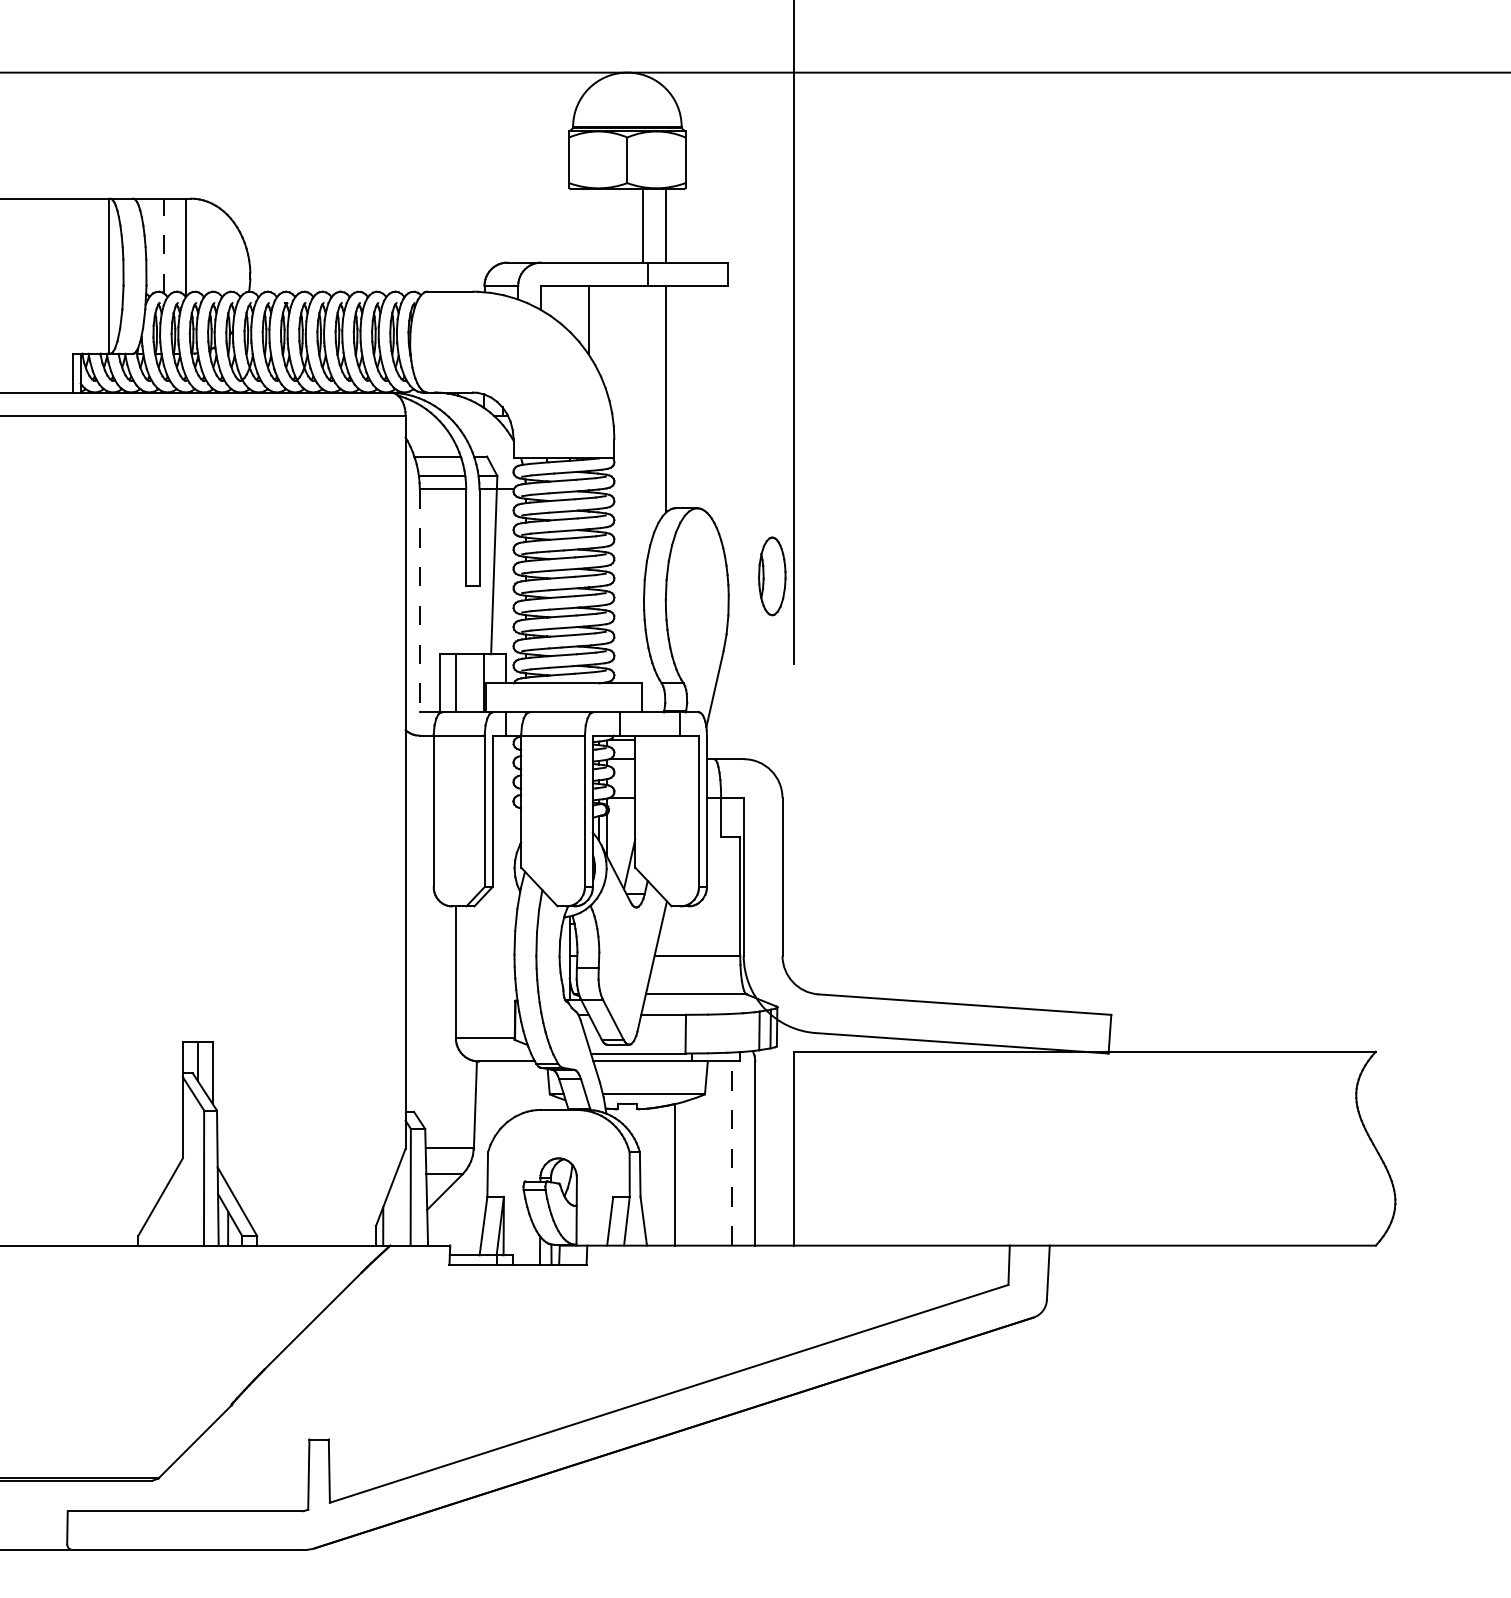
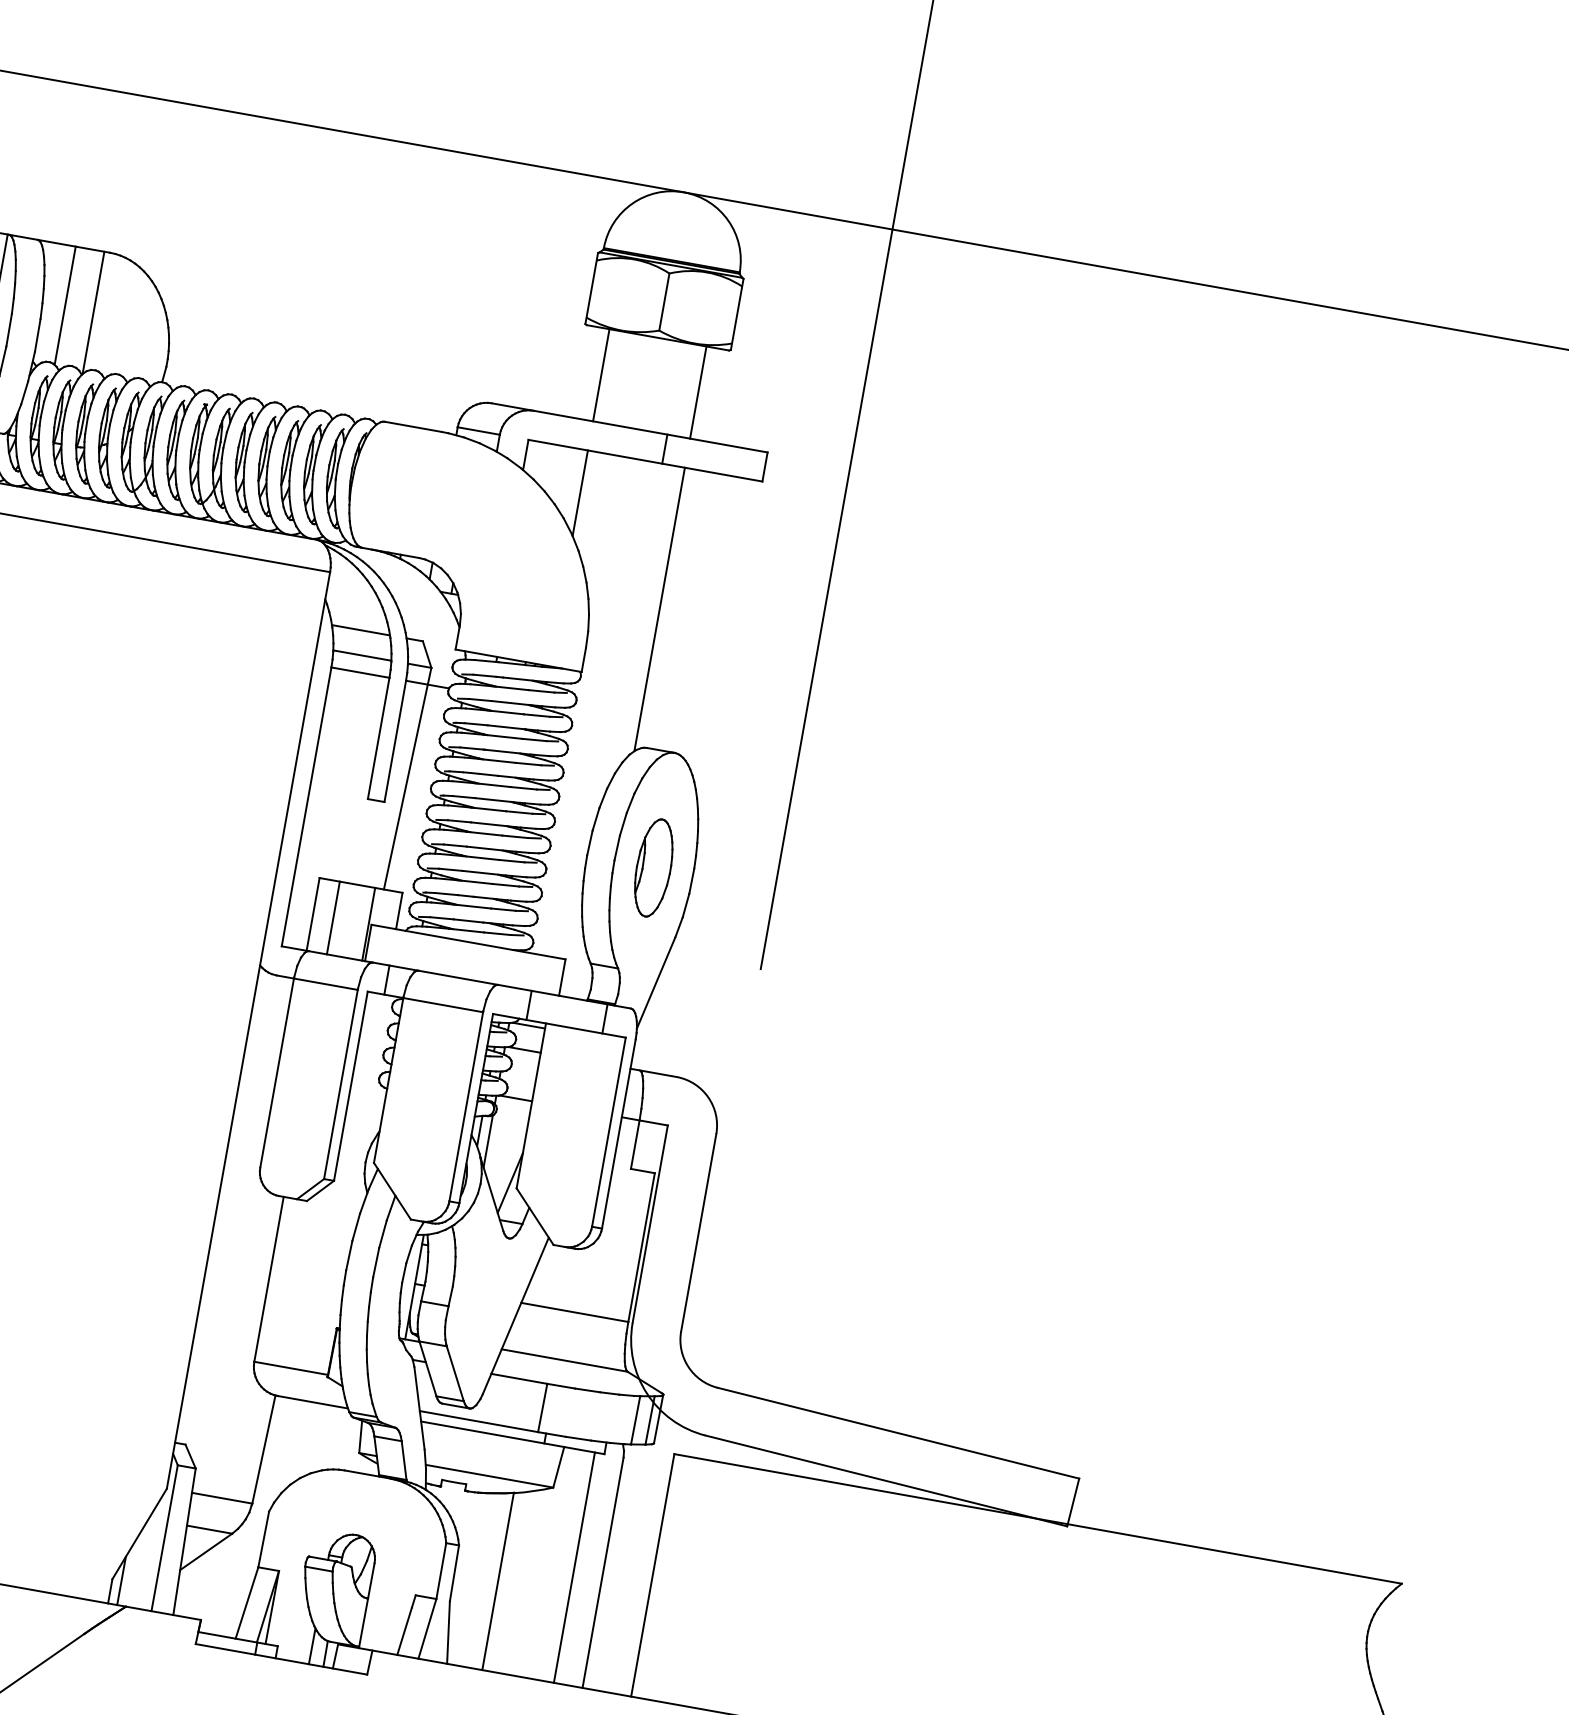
line: (642, 225) -> (601, 374), moved
line: (163, 245) -> (65, 305), dashed -> solid
part: (772, 576) -> (654, 868), moved
line: (419, 601) -> (306, 807), dashed -> solid
line: (732, 1153) -> (574, 1567), dashed -> solid

